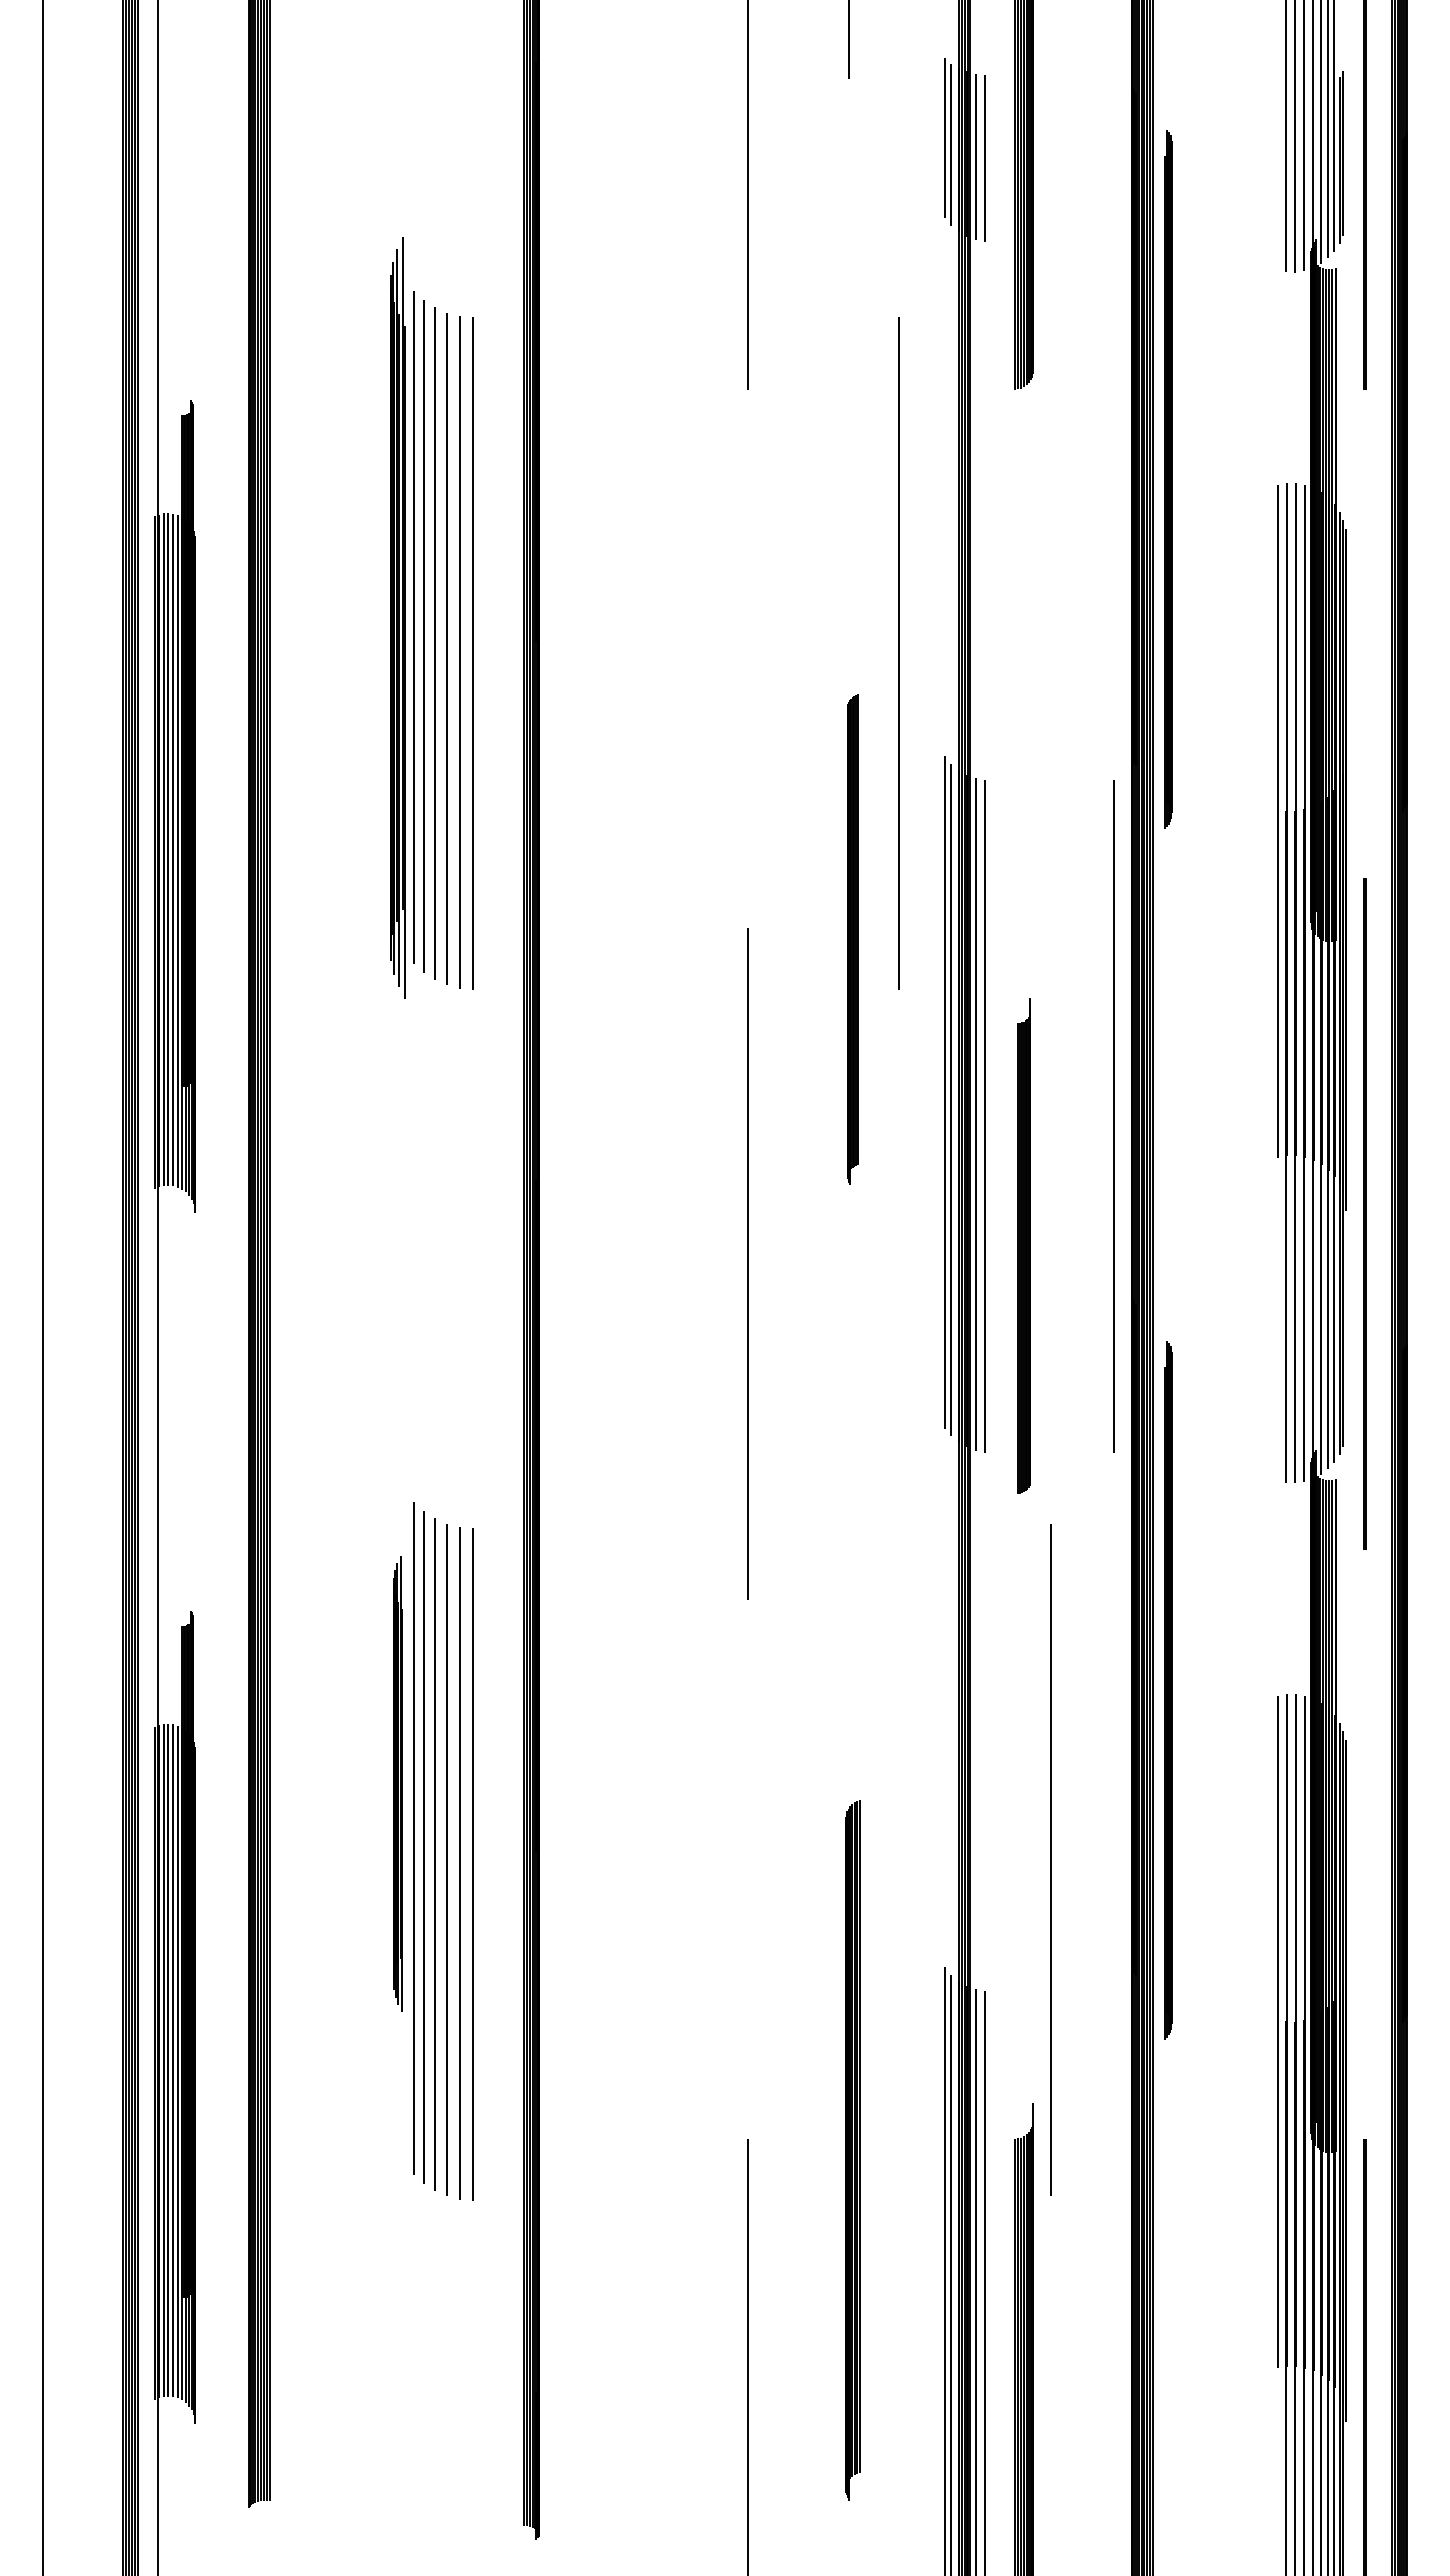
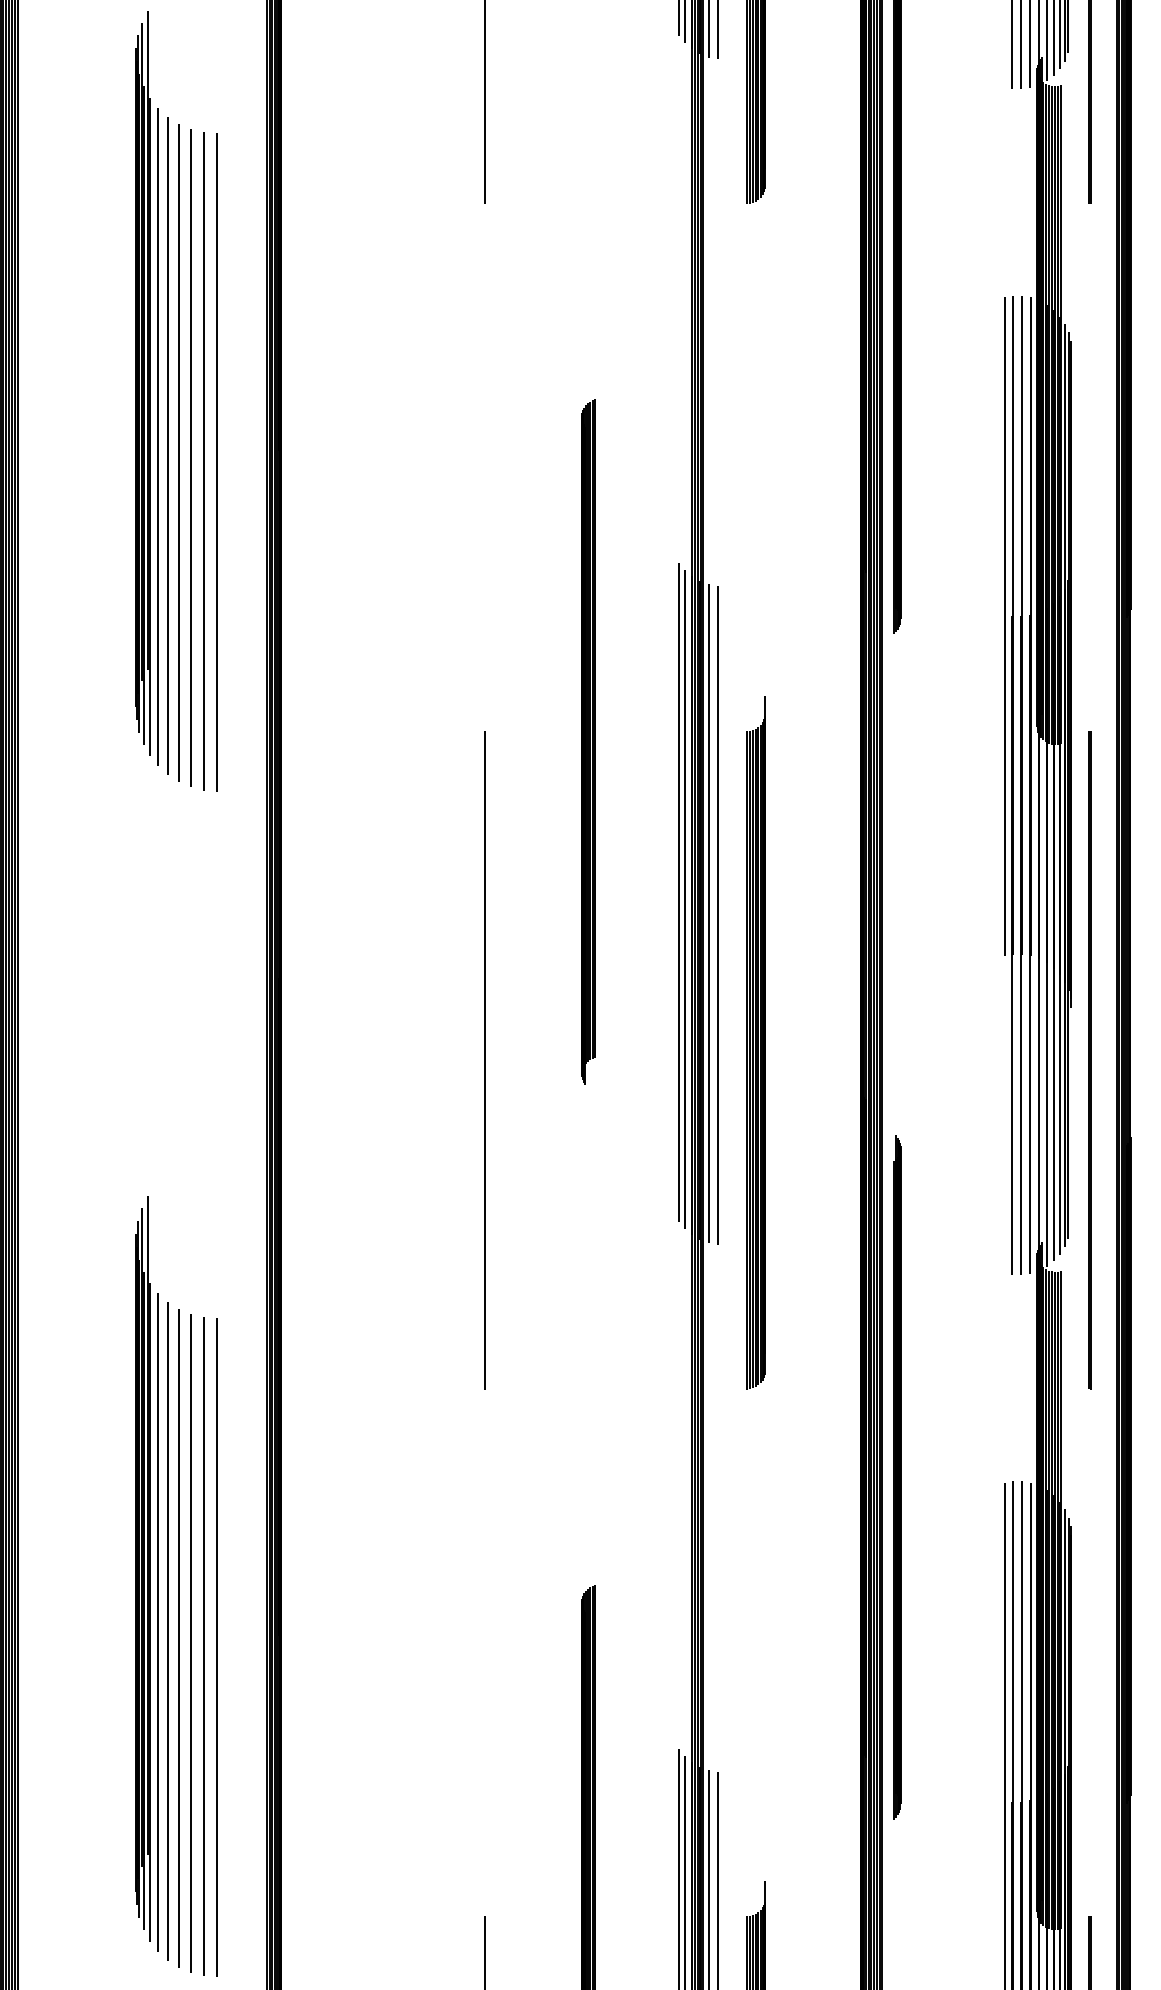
part: (397, 617) -> (142, 383), moved
line: (898, 653) -> (633, 462), removed
part: (852, 939) -> (588, 742), size x1.43
line: (1113, 1116) -> (843, 915), removed
line: (1364, 1213) -> (1089, 1059), moved
part: (1023, 1245) -> (755, 1042), size x1.43
part: (397, 1783) -> (142, 1568), size x1.67
line: (1050, 1859) -> (781, 1643), removed

